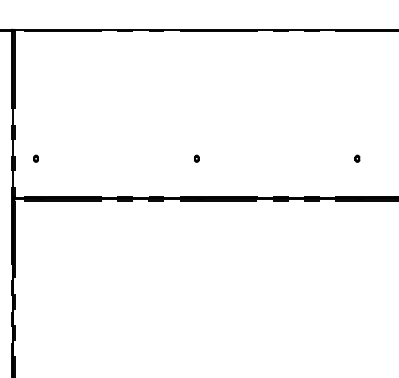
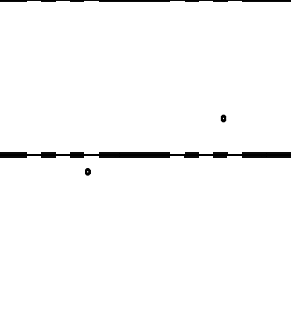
part: (196, 158) -> (87, 171), moved
part: (357, 158) -> (223, 118), moved

